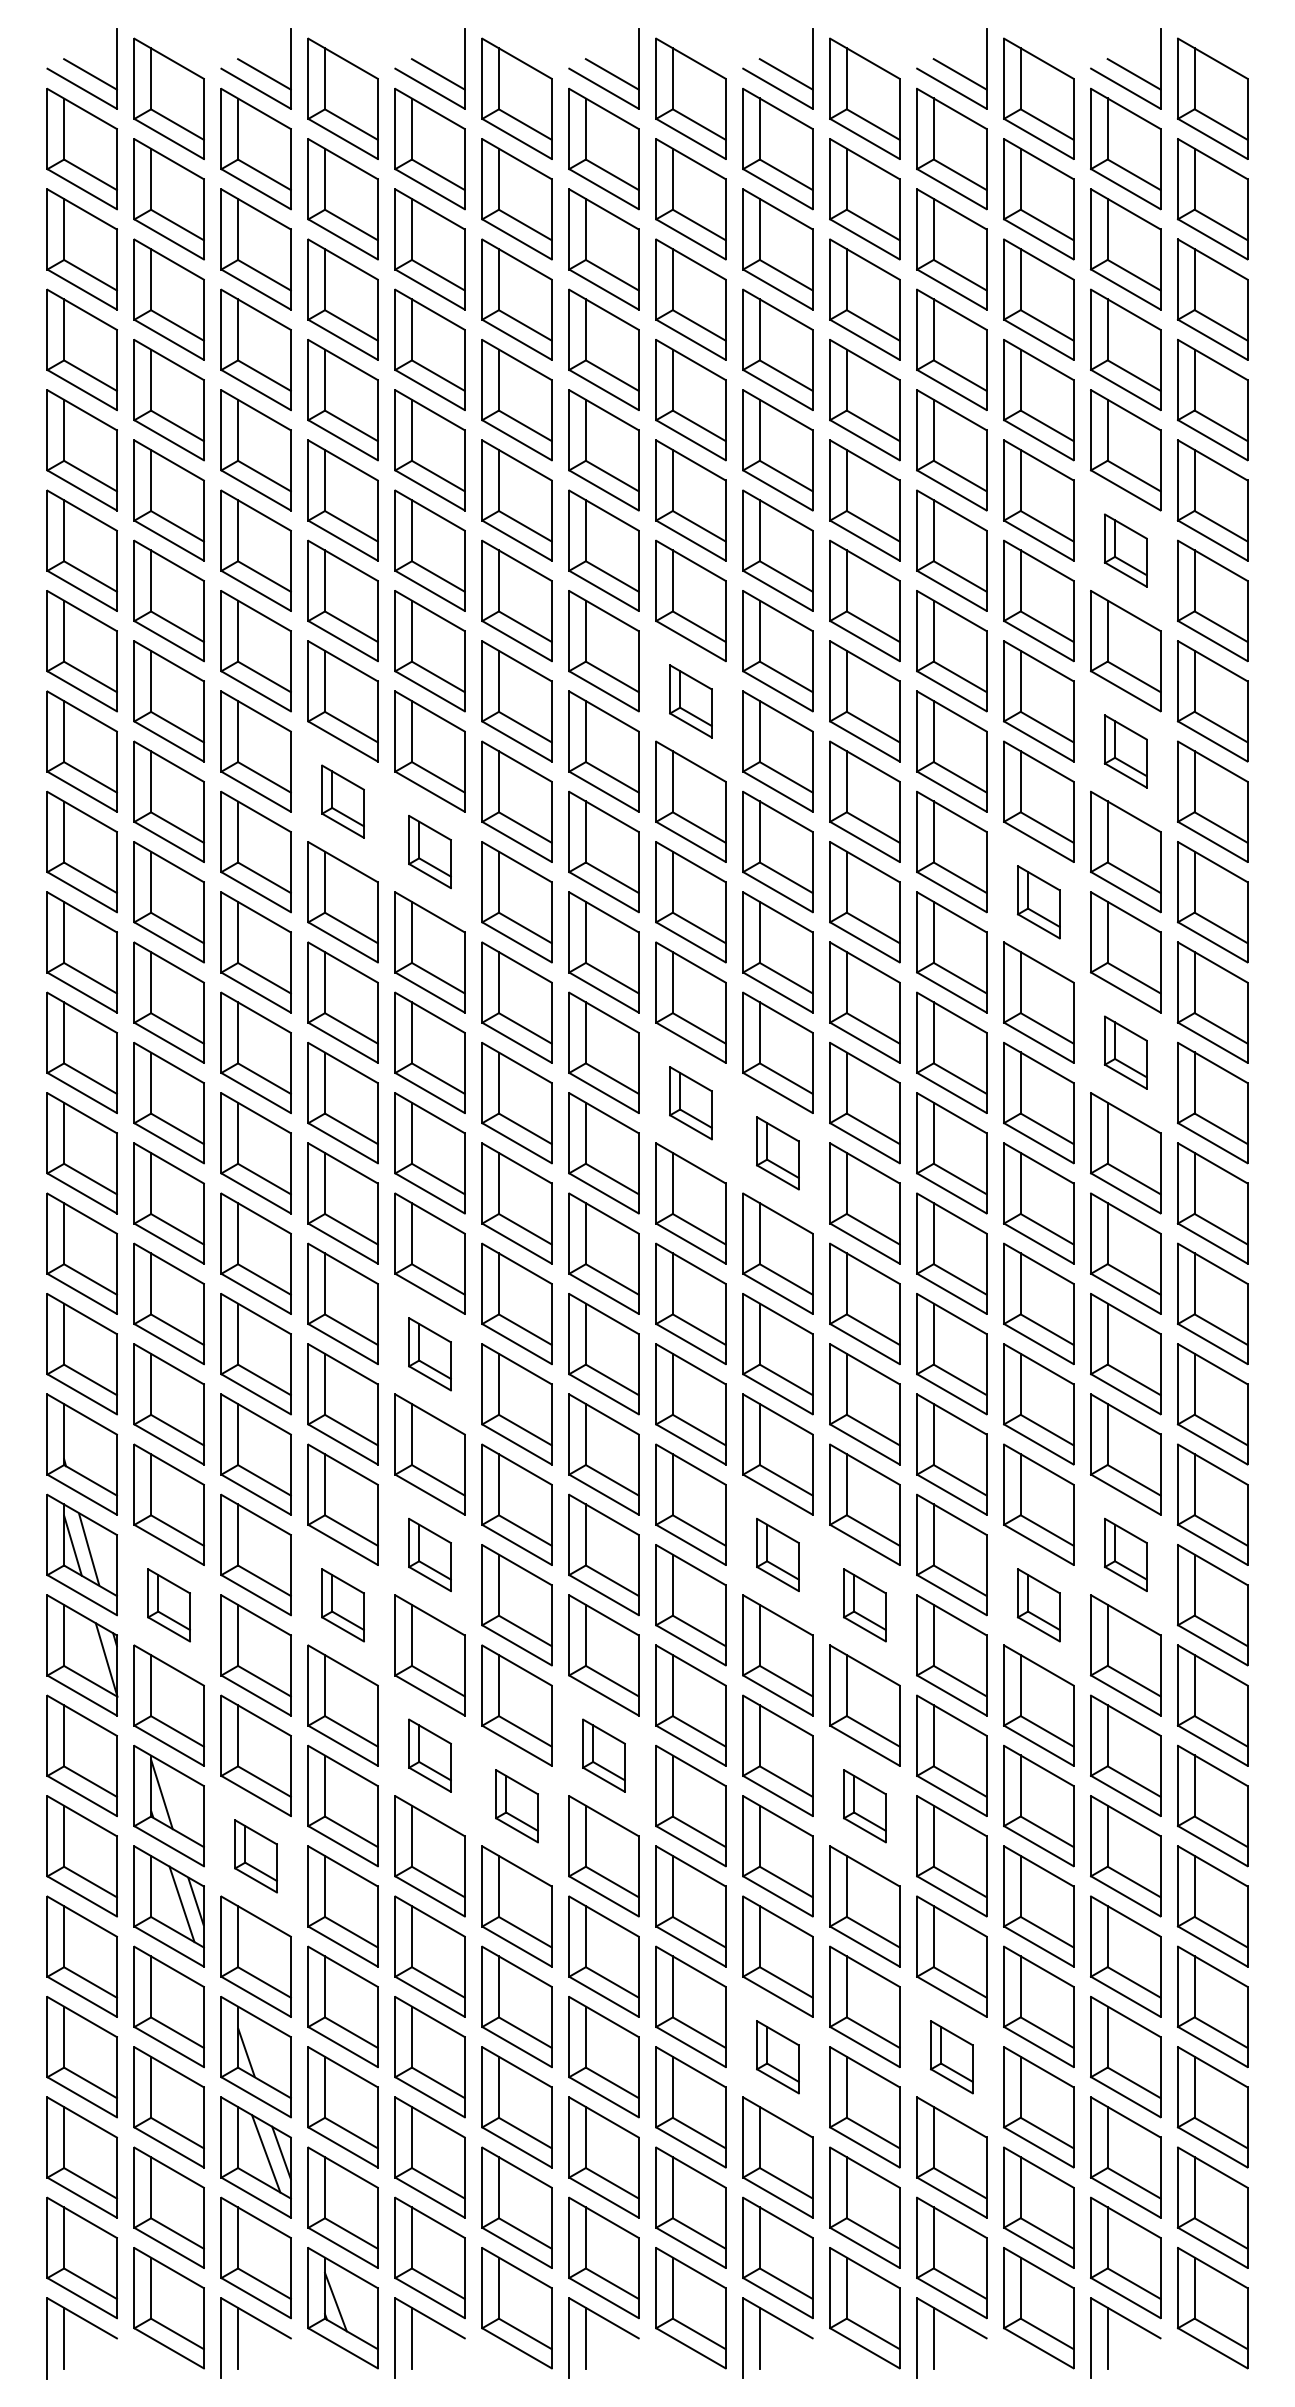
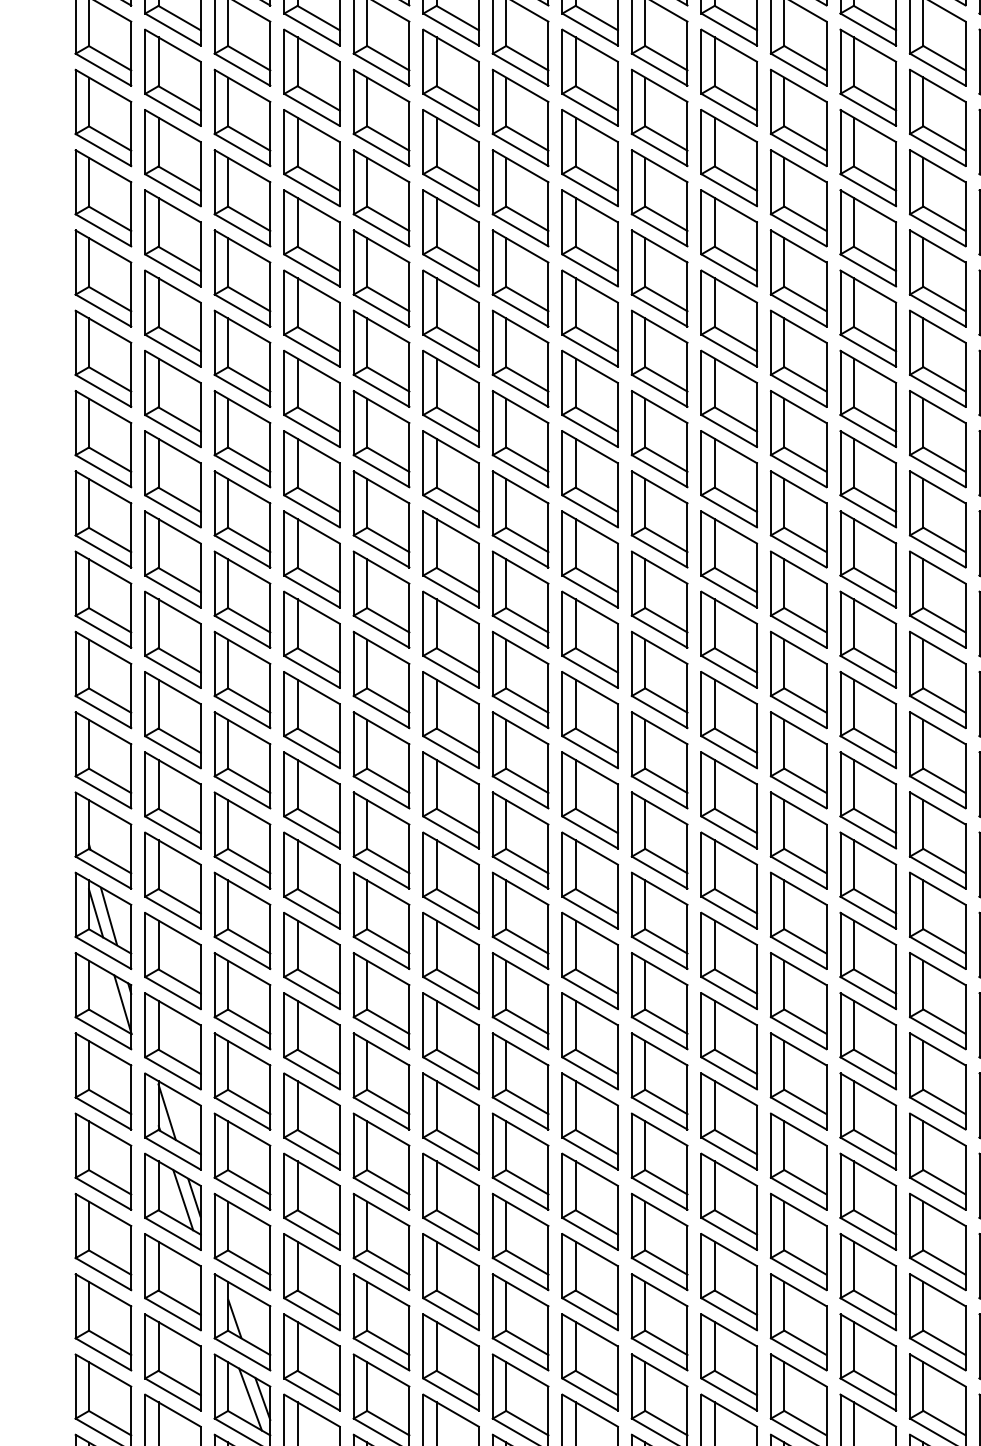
part: (1125, 550) -> (937, 117), size x1.67
part: (690, 701) -> (589, 238), size x1.67
part: (1125, 751) -> (937, 278), size x1.67
part: (342, 801) -> (311, 318), size x1.67
part: (429, 851) -> (381, 358), size x1.67
part: (1038, 902) -> (868, 399), size x1.67
part: (1125, 1052) -> (937, 519), size x1.67
part: (690, 1103) -> (589, 559), size x1.67
part: (777, 1153) -> (659, 599), size x1.67
part: (429, 1354) -> (381, 760), size x1.67
part: (429, 1554) -> (381, 920), size x1.67
part: (777, 1554) -> (659, 920), size x1.67
part: (1125, 1554) -> (937, 920), size x1.67
part: (168, 1605) -> (172, 961), size x1.67
part: (342, 1605) -> (311, 961), size x1.67
part: (864, 1605) -> (728, 961), size x1.67
part: (1038, 1605) -> (868, 961), size x1.67
part: (429, 1755) -> (381, 1081), size x1.67
part: (603, 1755) -> (520, 1081), size x1.67
part: (516, 1806) -> (450, 1121), size x1.67
part: (864, 1806) -> (728, 1121), size x1.67
part: (255, 1856) -> (242, 1161), size x1.67
part: (777, 2057) -> (659, 1322), size x1.67
part: (951, 2057) -> (798, 1322), size x1.67

